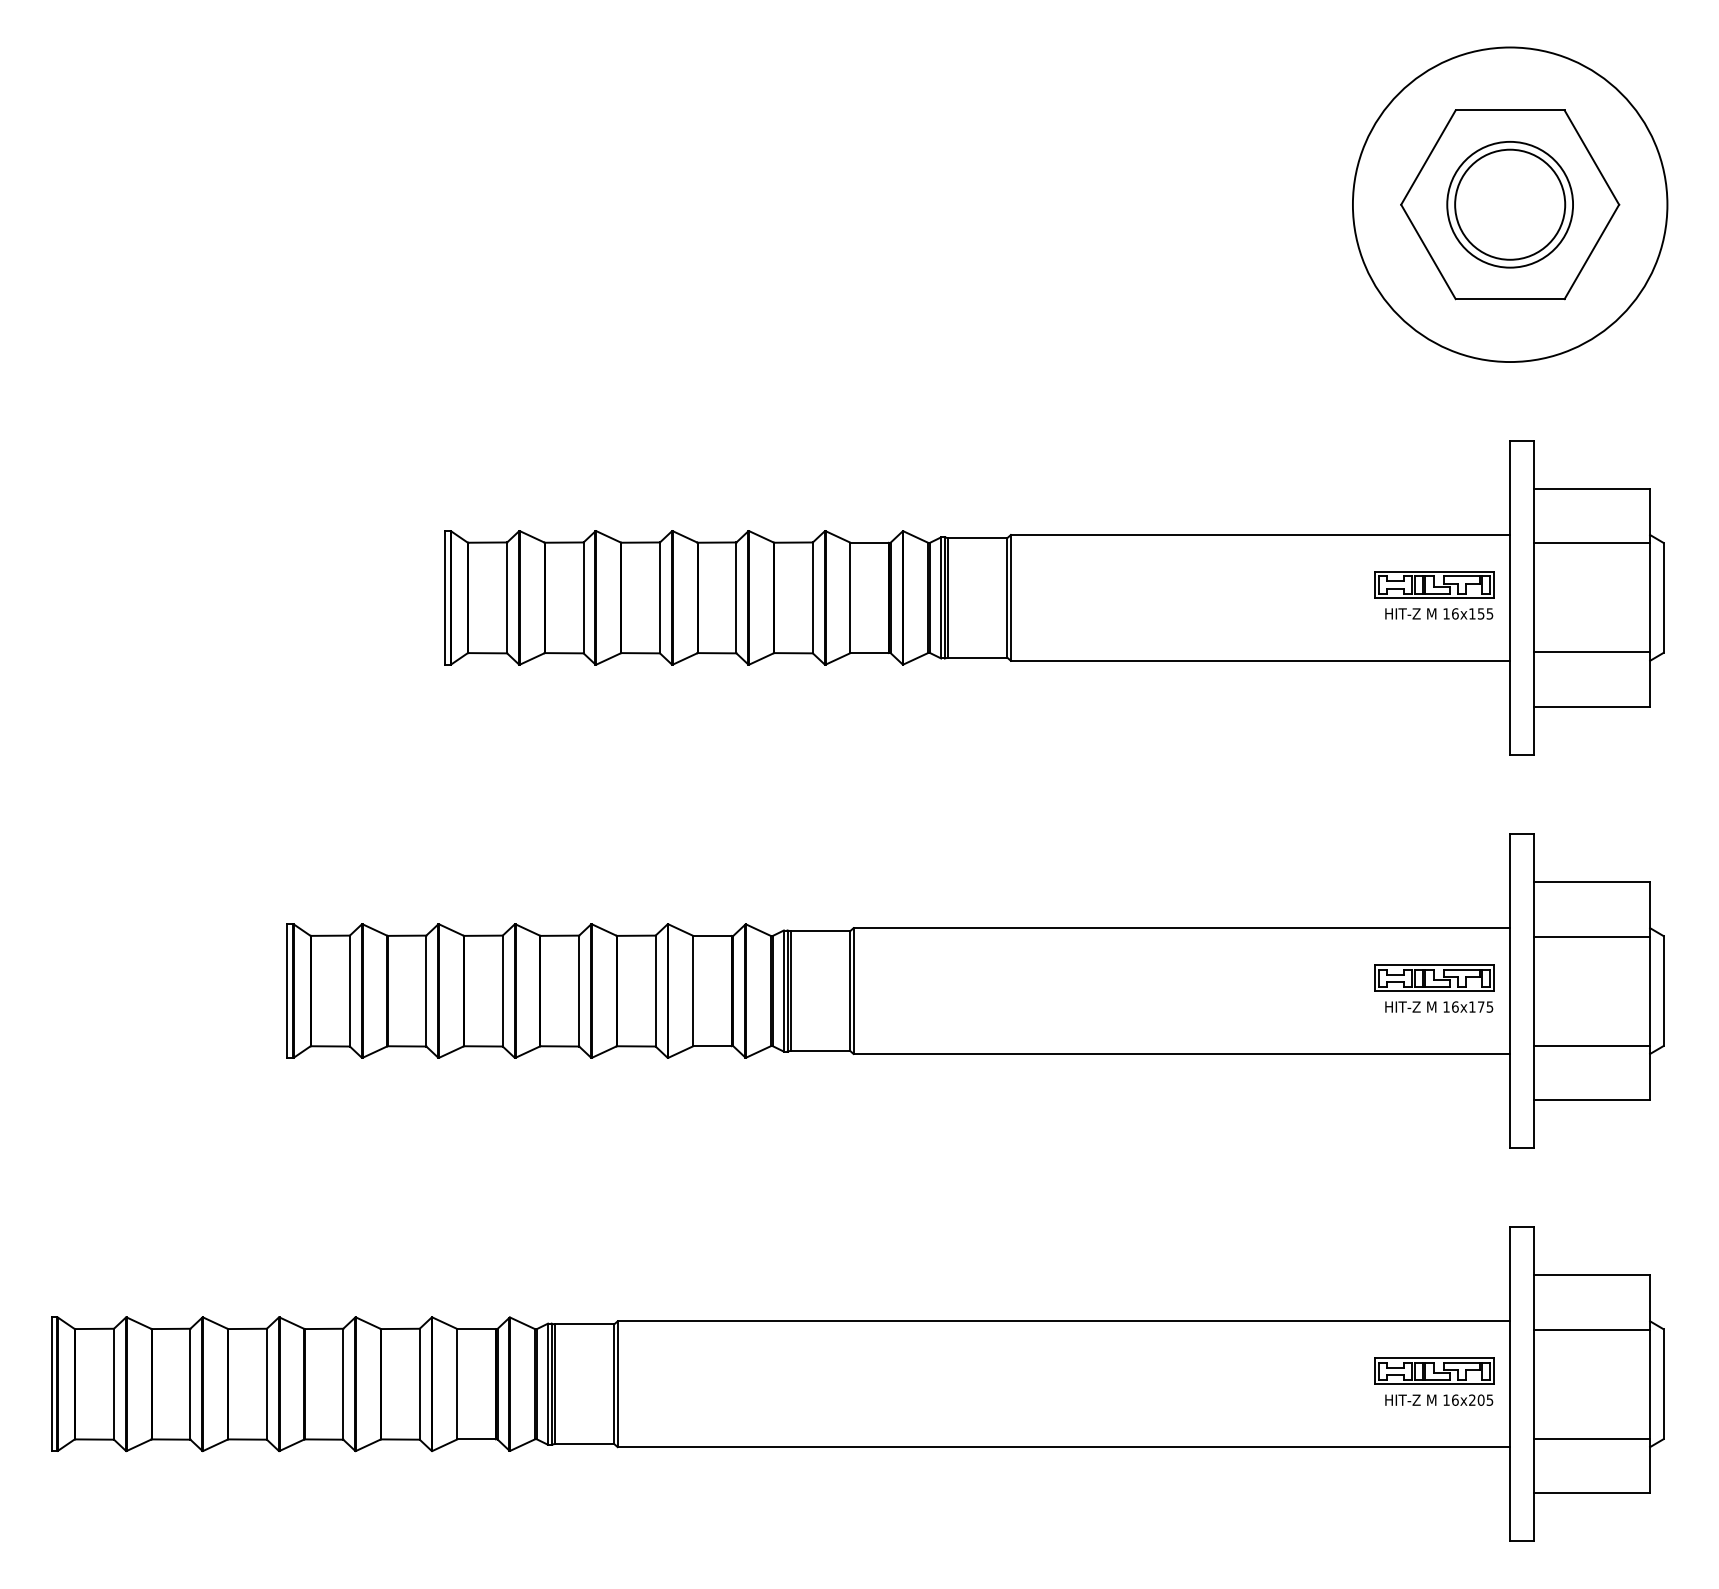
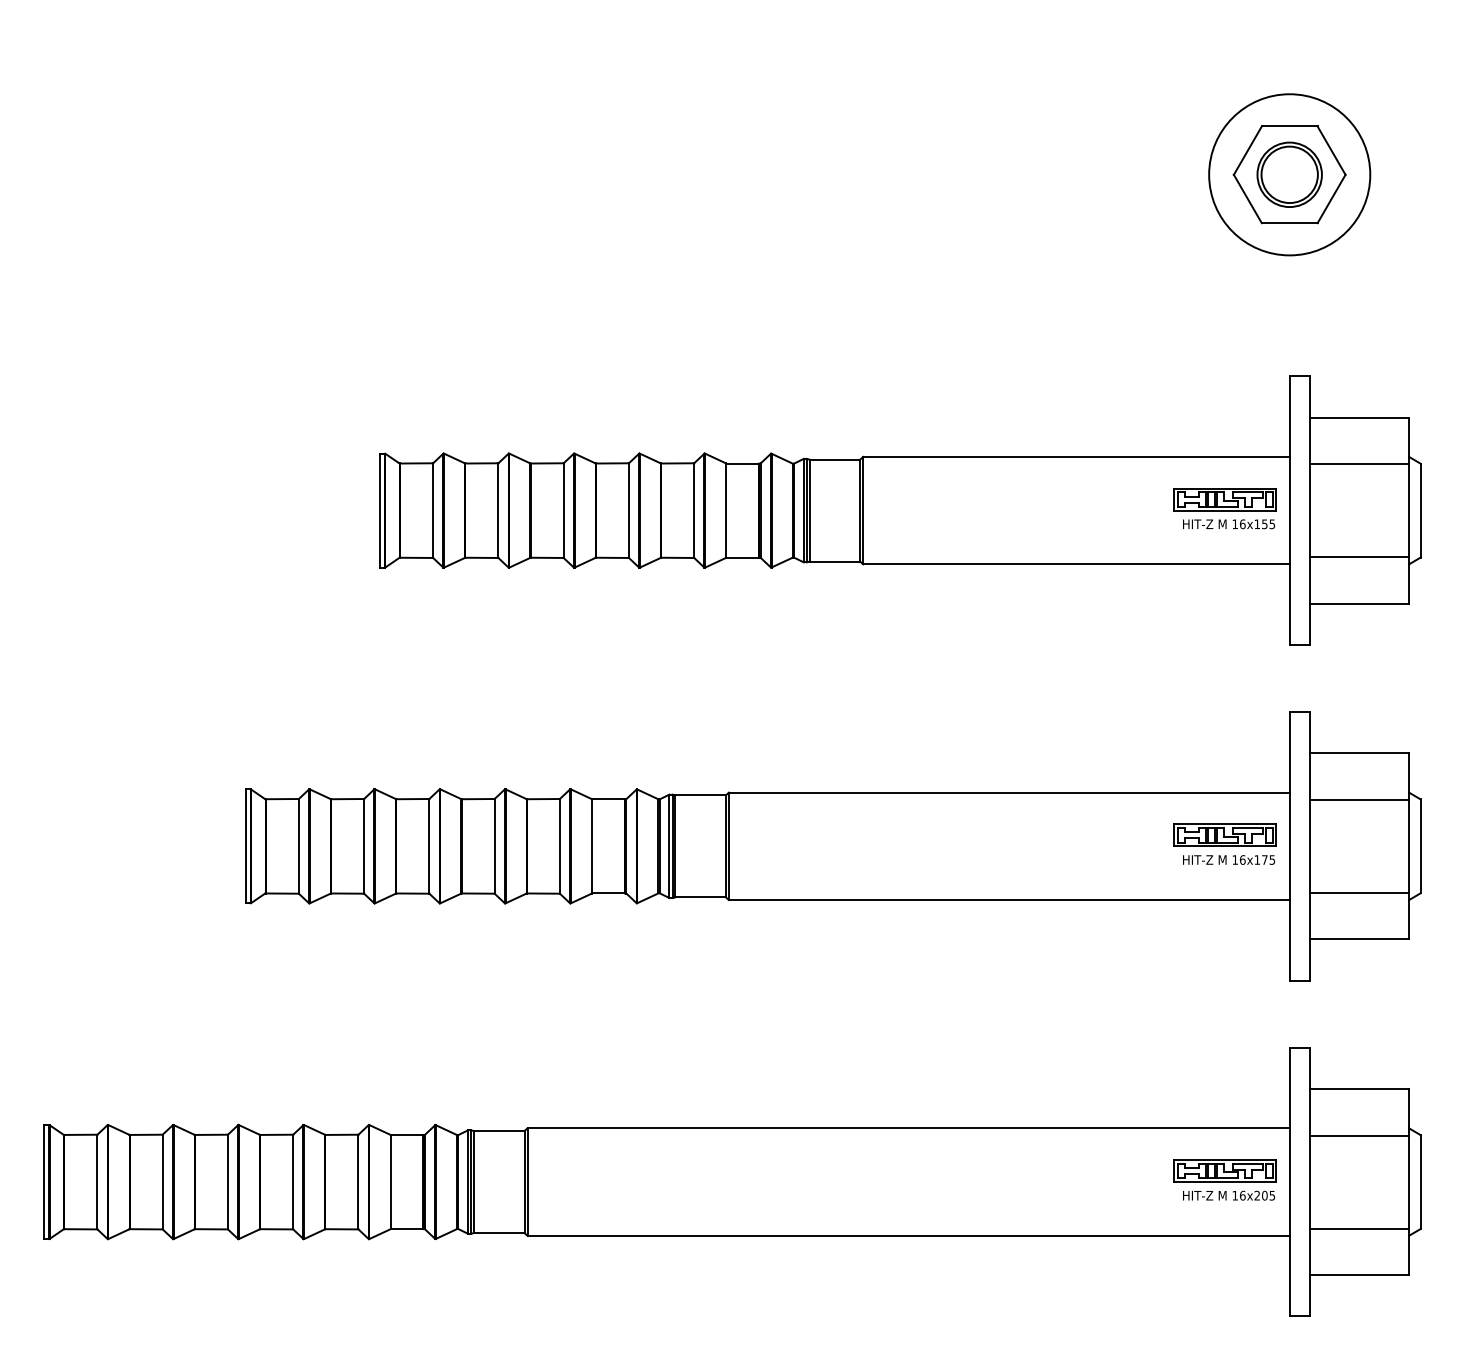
part: (1510, 204) -> (1289, 174), size x0.6

